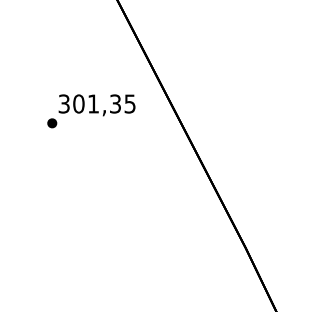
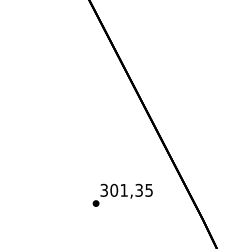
text: (91, 110) -> (122, 194), moved

